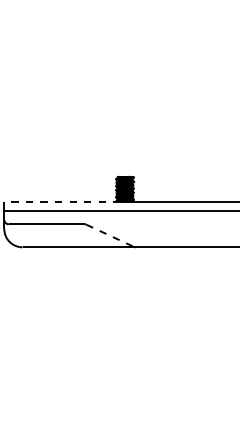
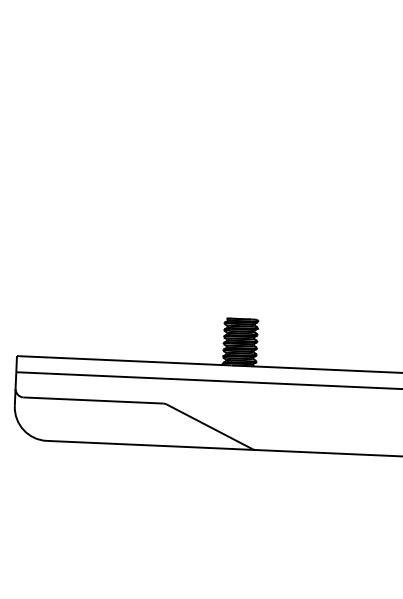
line: (61, 202) -> (122, 361), dashed -> solid
line: (110, 236) -> (209, 428), dashed -> solid

